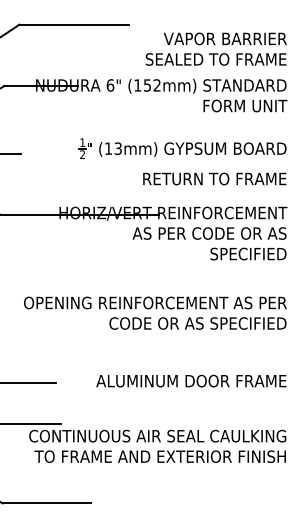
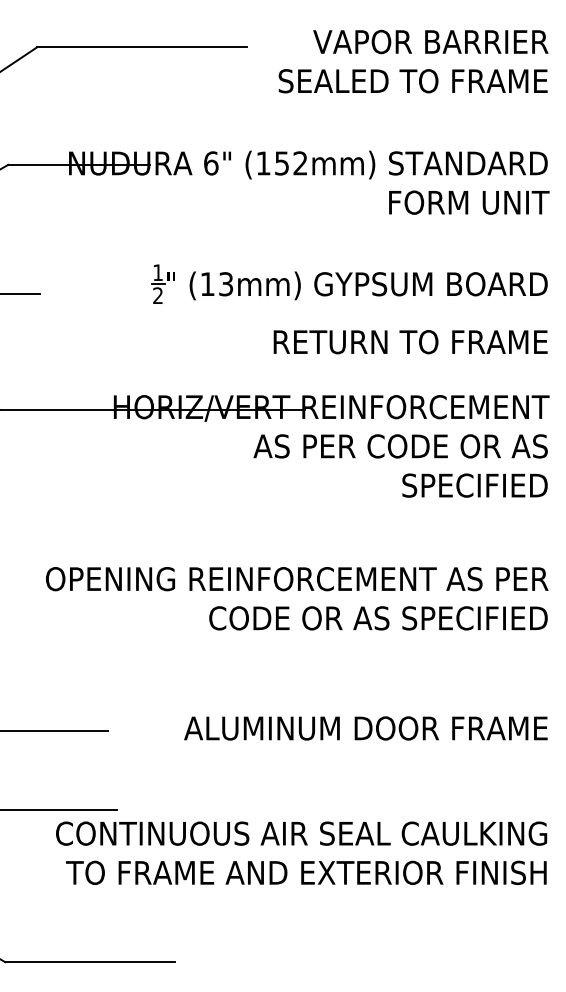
text: (215, 48) -> (411, 60), moved

